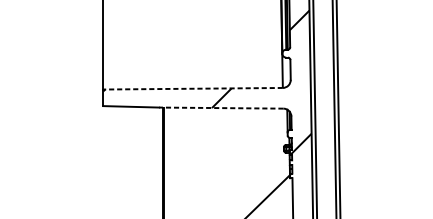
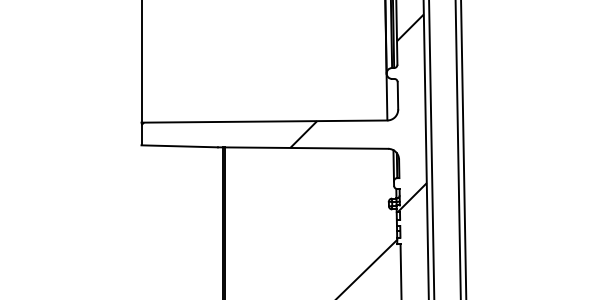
line: (193, 88) -> (264, 121), dashed -> solid
line: (220, 108) -> (302, 148), dashed -> solid

